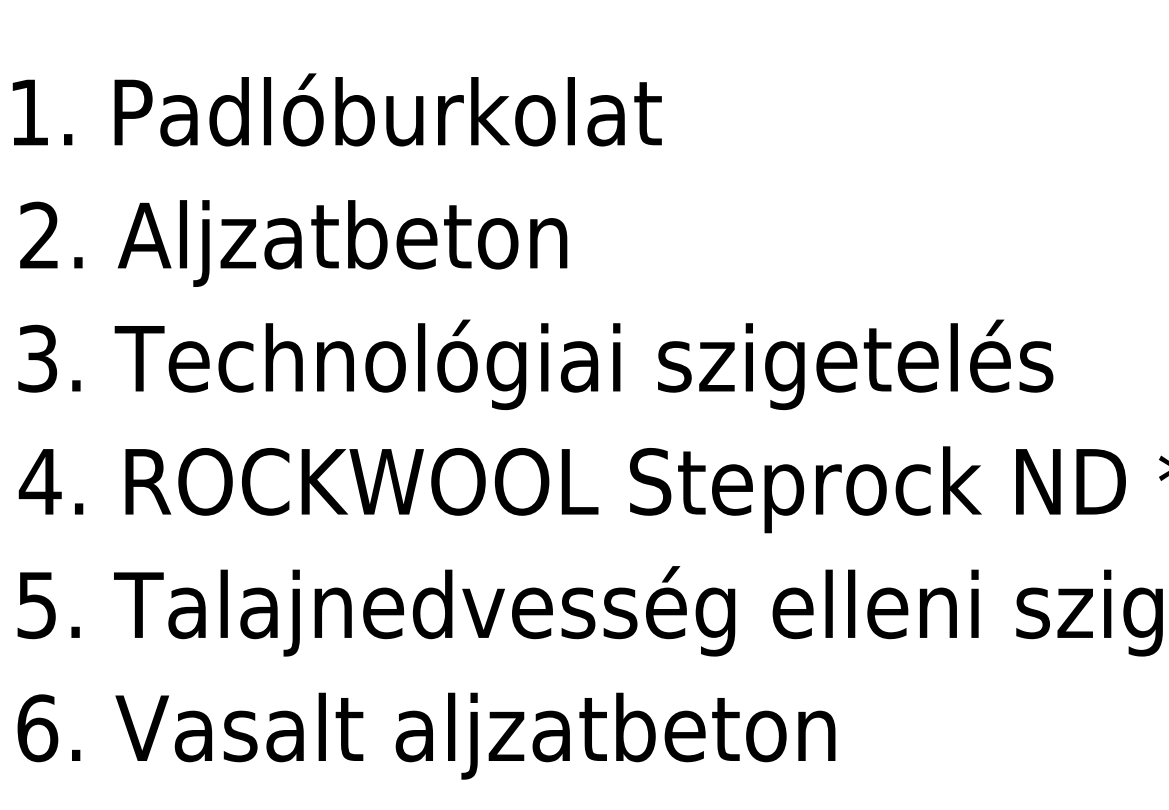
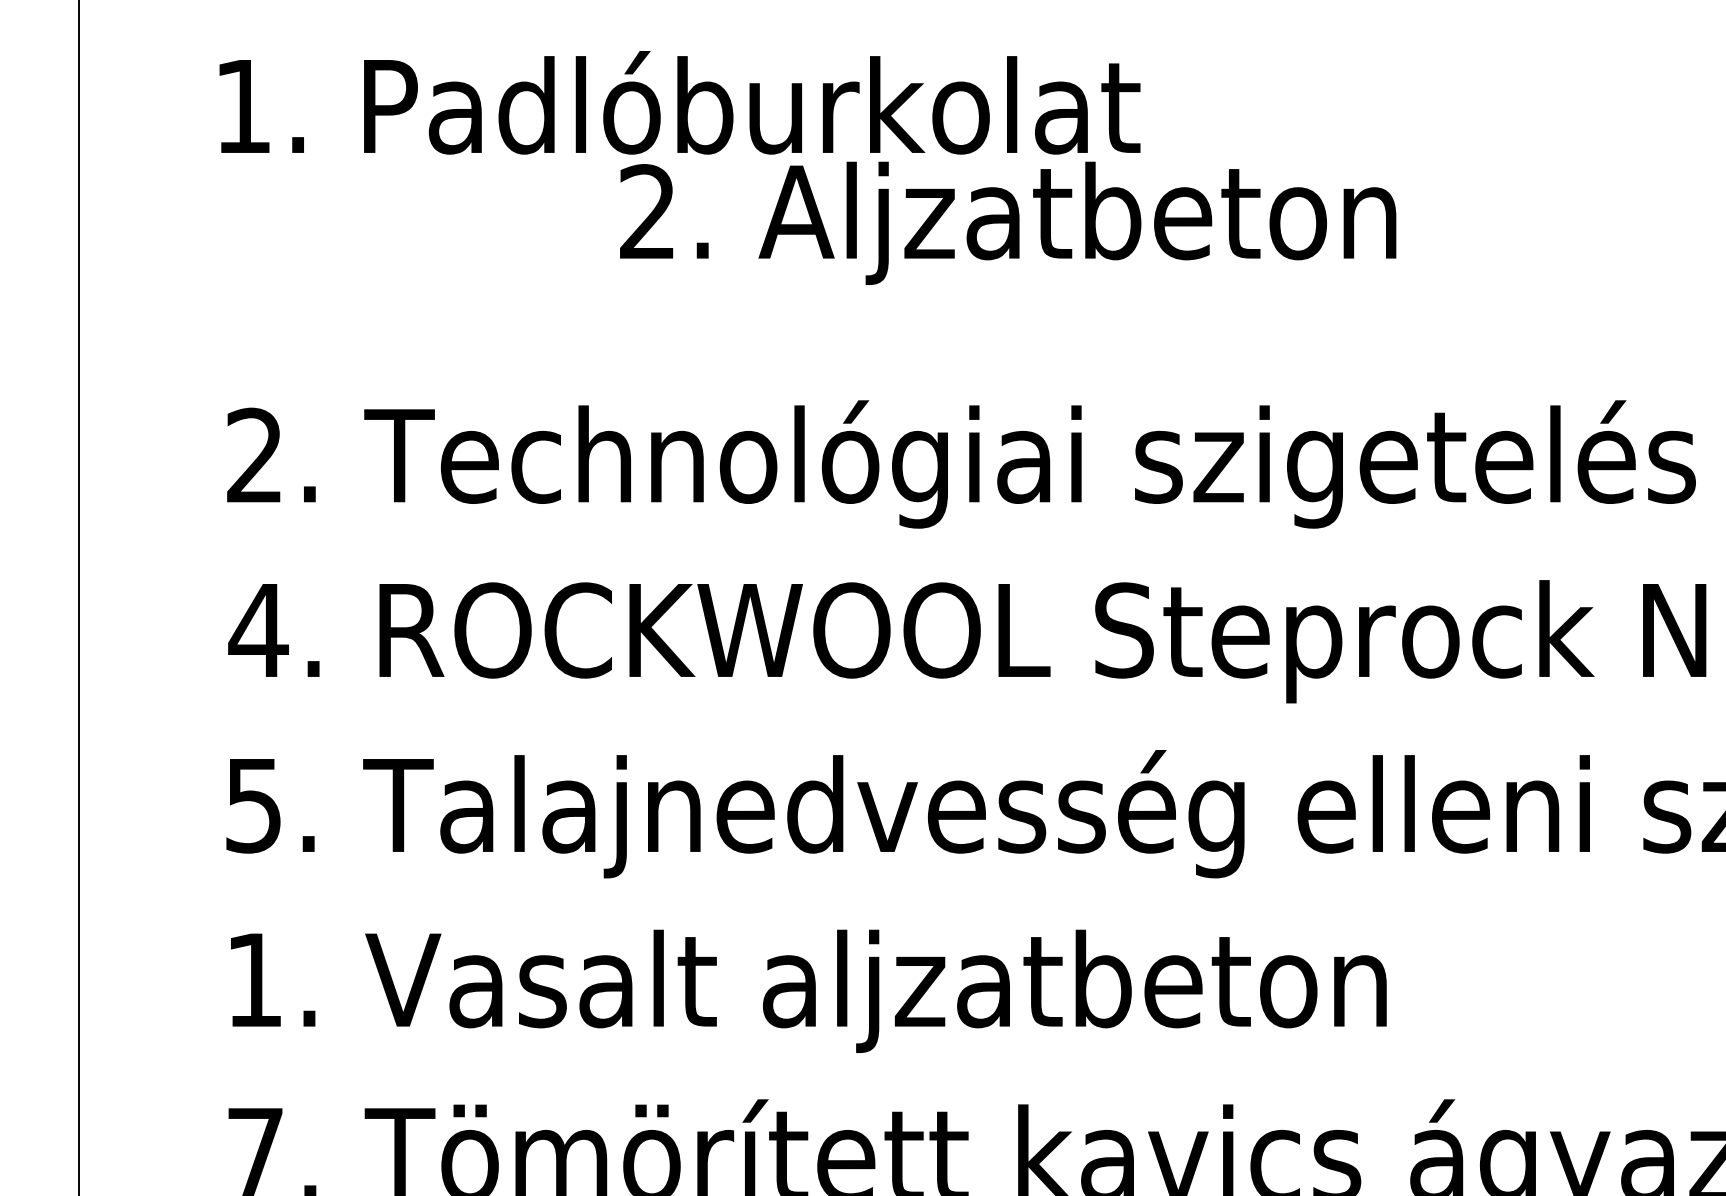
text: (293, 242) -> (1008, 222), moved
text: (37, 358) -> (254, 455), 3. -> 2.
text: (38, 728) -> (255, 980), 6. -> 1.

